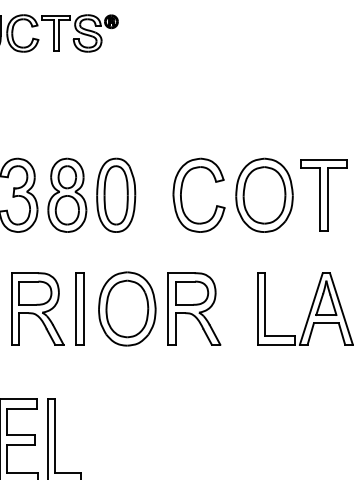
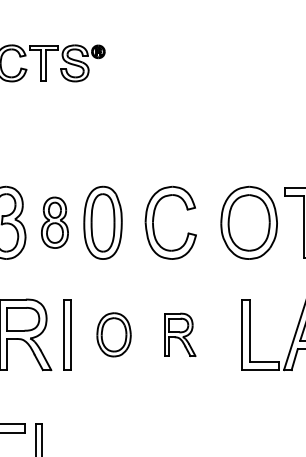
part: (182, 190) -> (154, 218), moved
part: (67, 194) -> (55, 222), size x0.7
part: (127, 308) -> (114, 334), size x0.6
part: (194, 308) -> (180, 334), size x0.6

